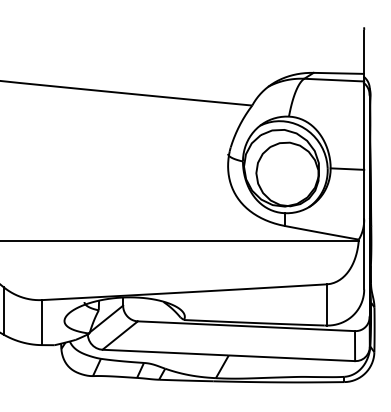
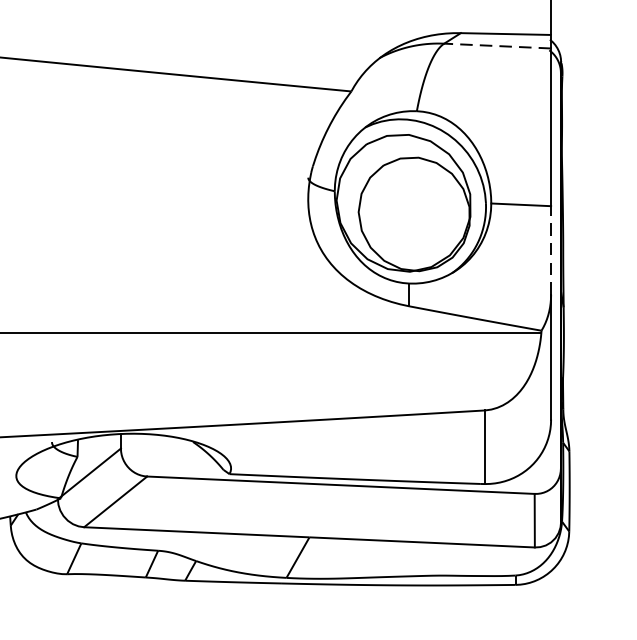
line: (334, 80) -> (498, 46), solid -> dashed
line: (364, 194) -> (551, 250), solid -> dashed

